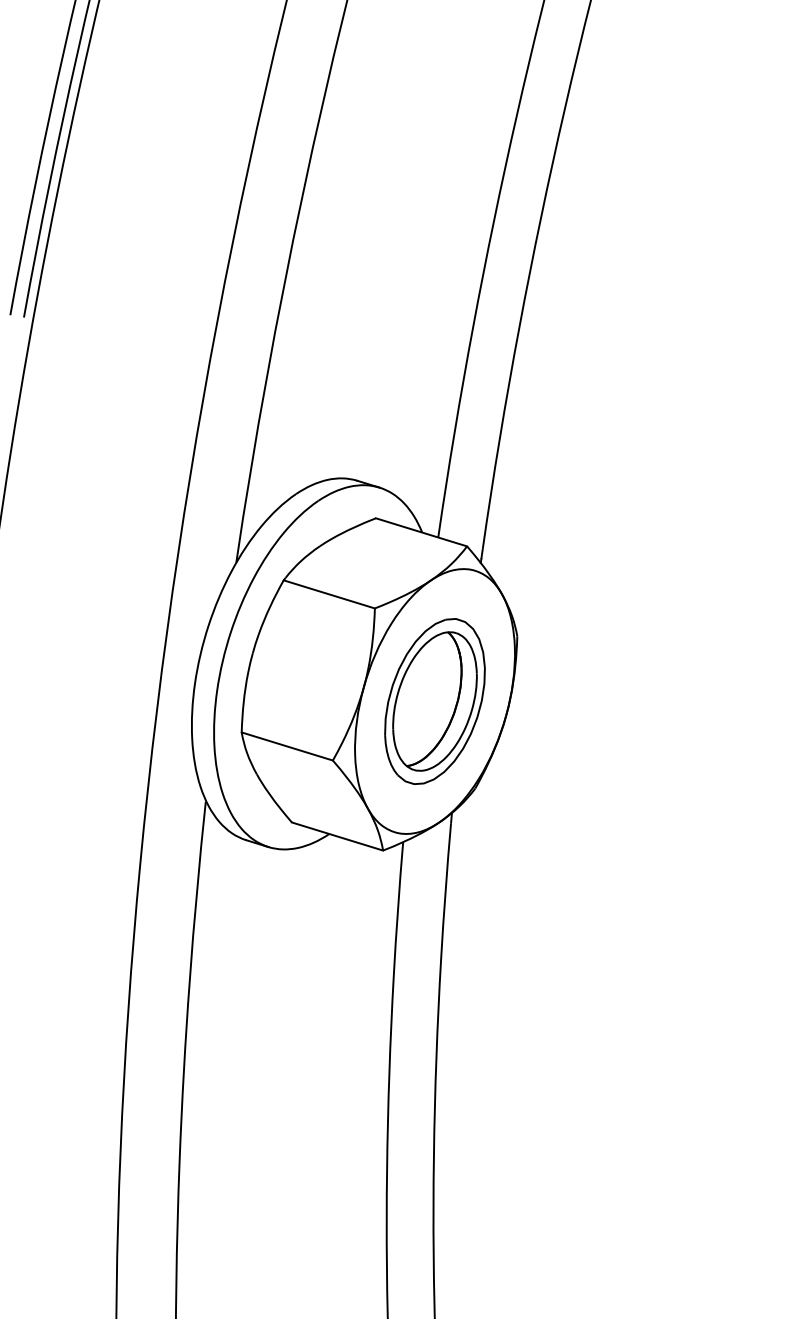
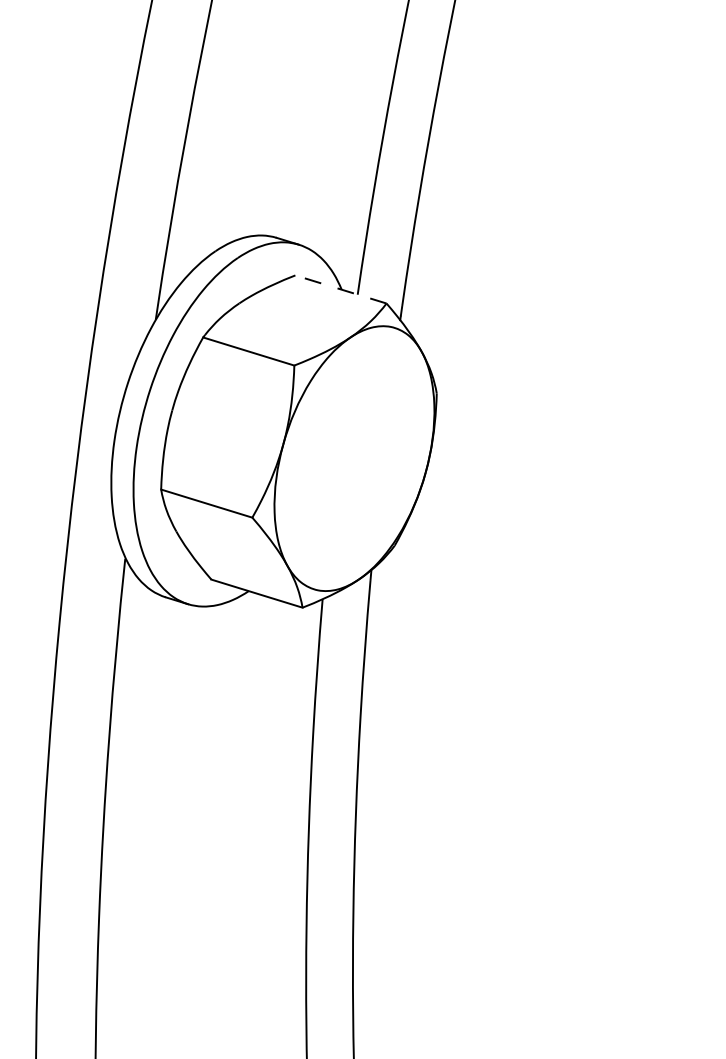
line: (421, 532) -> (340, 289), solid -> dashed
part: (434, 701) -> (353, 458), removed

